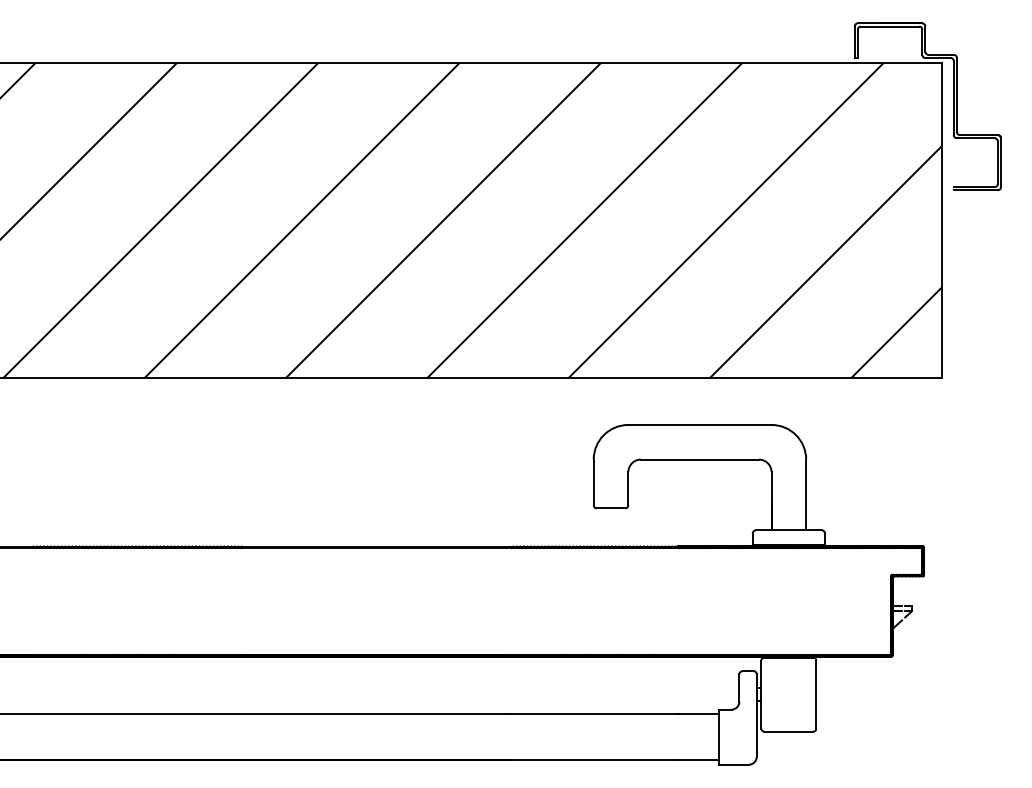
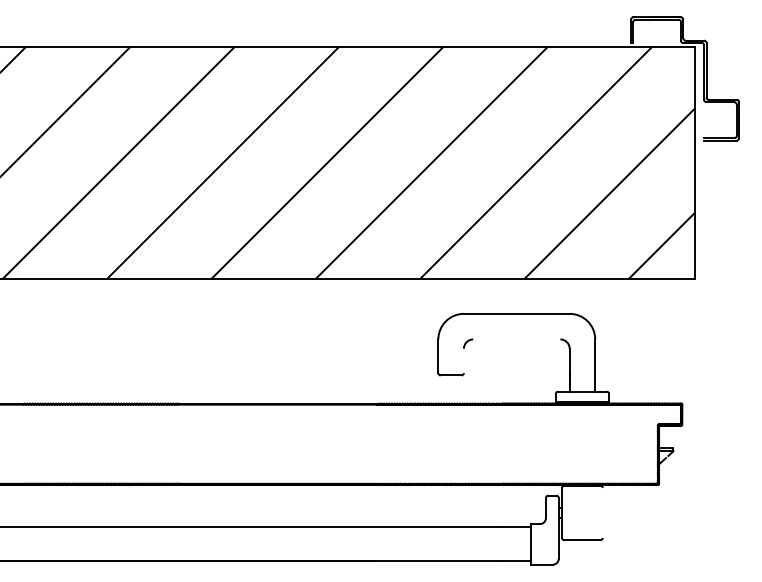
line: (699, 459) -> (516, 339), removed
line: (627, 488) -> (463, 360), removed
line: (816, 694) -> (602, 512), removed

